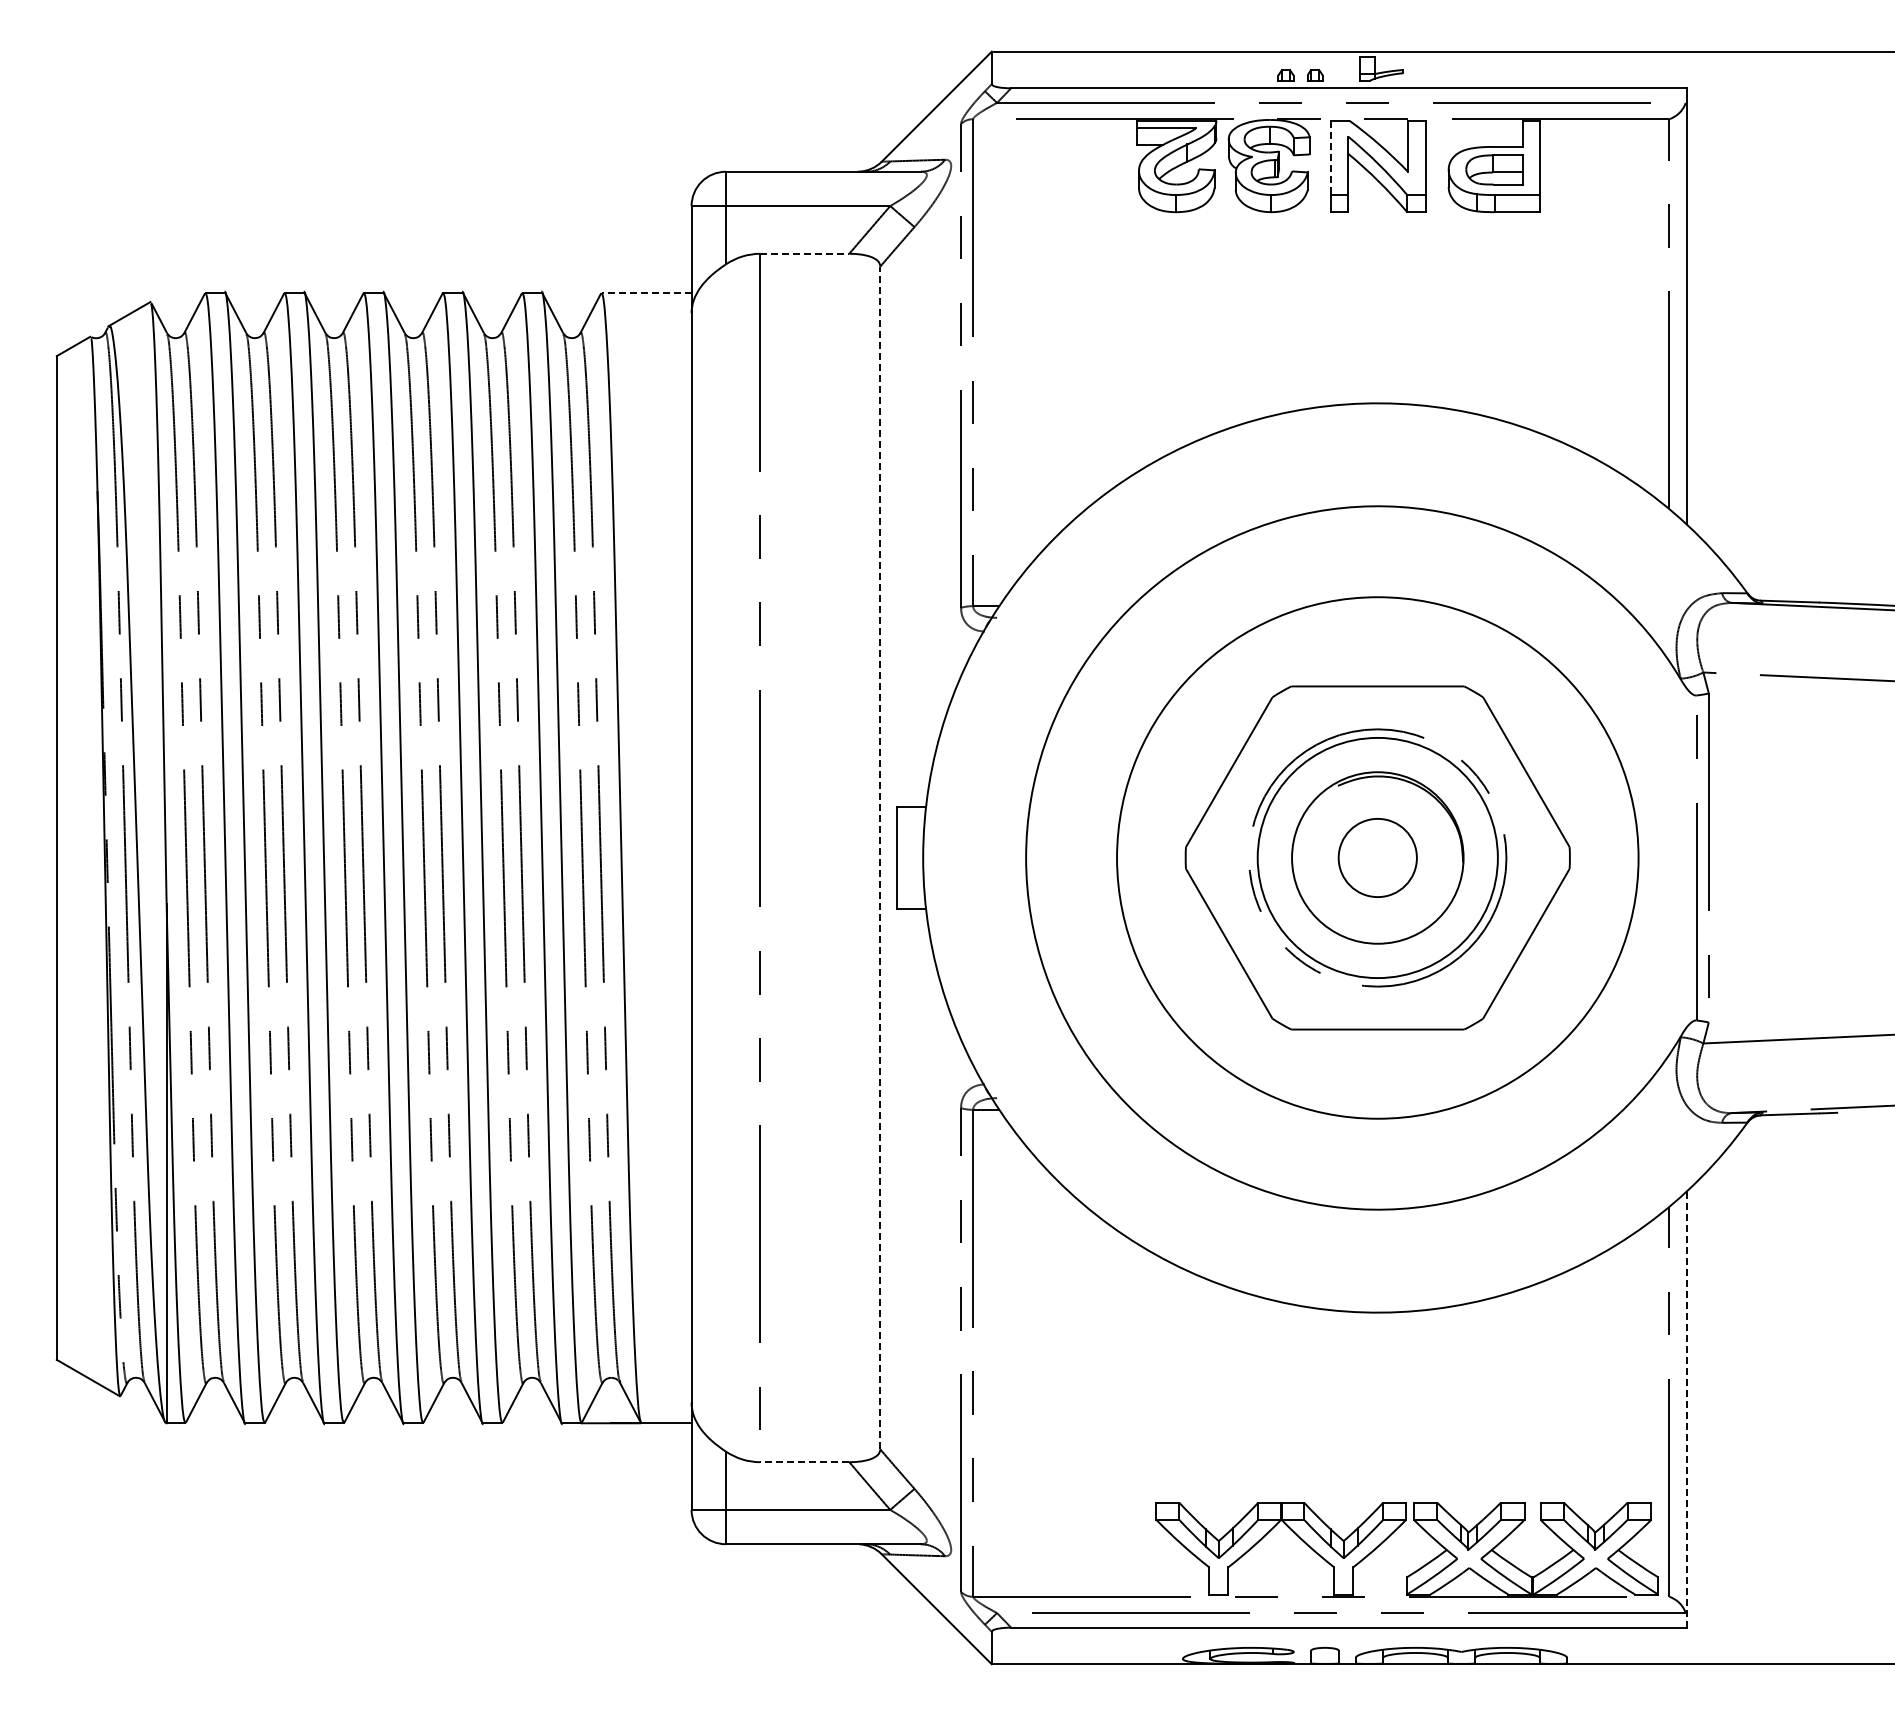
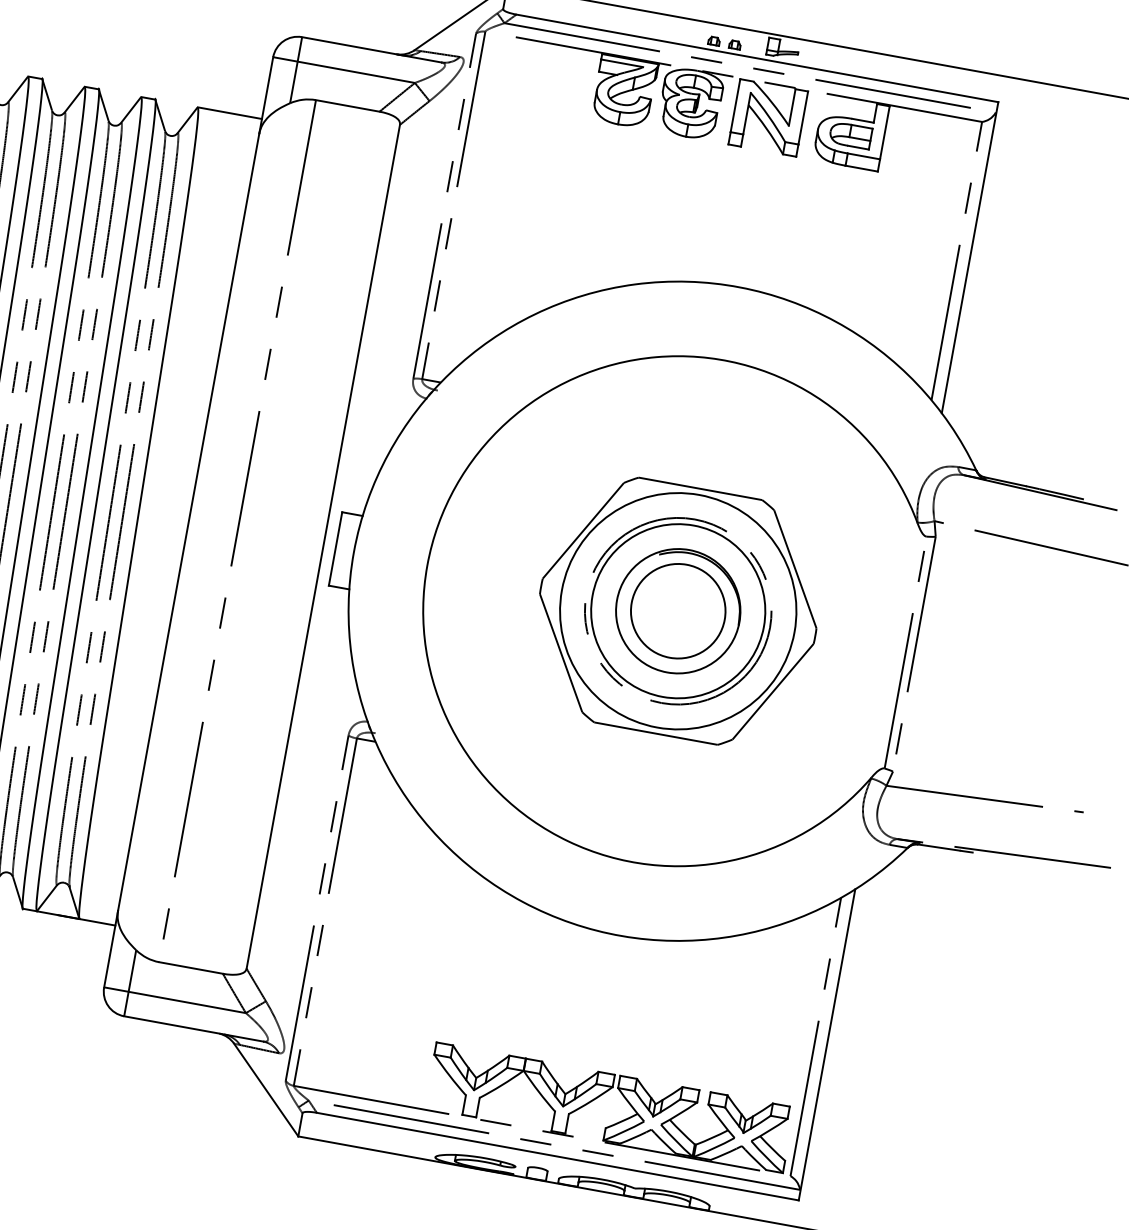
line: (1330, 158) -> (735, 106), dashed -> solid
line: (804, 253) -> (347, 105), dashed -> solid
line: (646, 292) -> (229, 113), dashed -> solid
line: (880, 857) -> (323, 546), dashed -> solid
circle: (1377, 857) -> (678, 610), size x0.62
circle: (1377, 857) -> (678, 610), size x1.67
line: (1686, 1409) -> (826, 1044), dashed -> solid
line: (804, 1462) -> (190, 968), dashed -> solid

